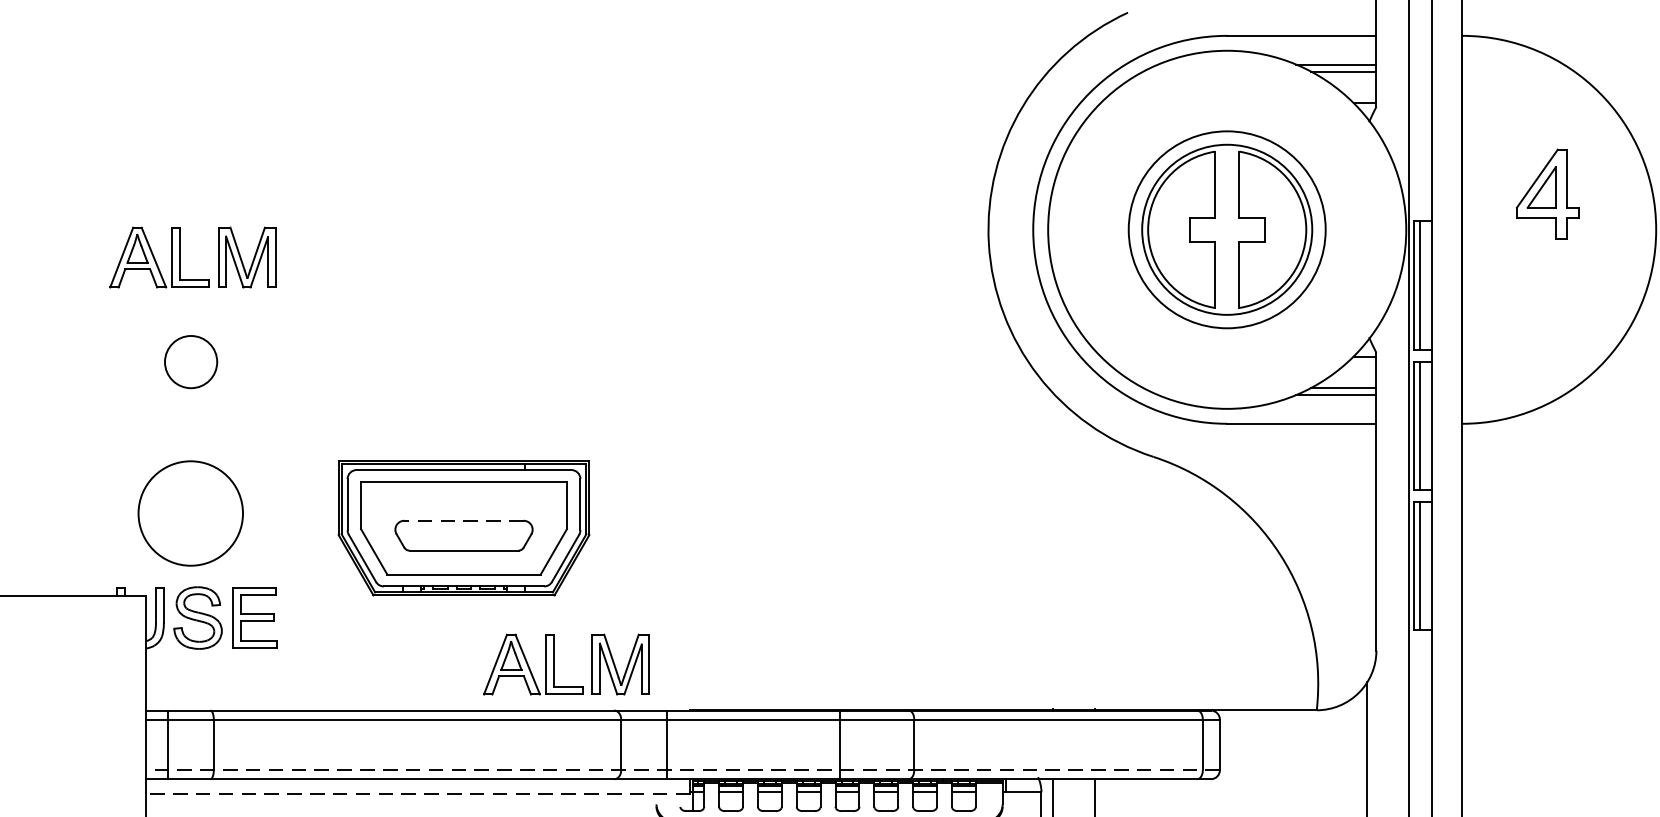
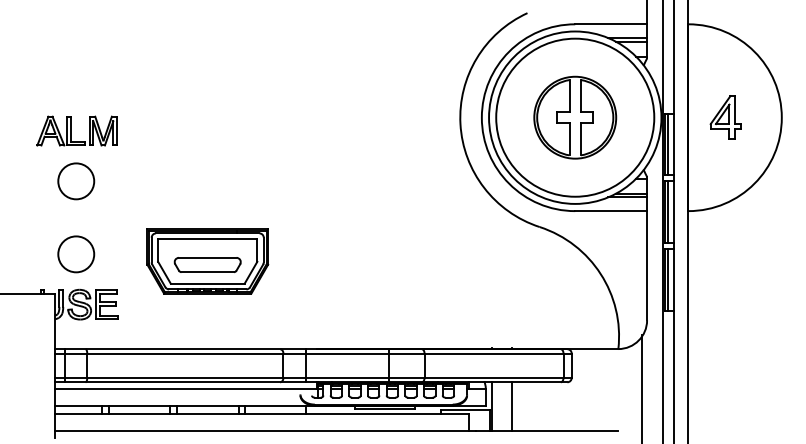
part: (1547, 194) -> (725, 117), moved
circle: (1227, 229) -> (575, 117), size x1.67
circle: (191, 362) -> (76, 181), size x1.43
circle: (191, 513) -> (76, 254), size x0.71
line: (463, 520) -> (207, 257), dashed -> solid
part: (565, 663) -> (256, 326), removed
line: (683, 769) -> (313, 377), dashed -> solid
line: (417, 794) -> (185, 389), dashed -> solid

